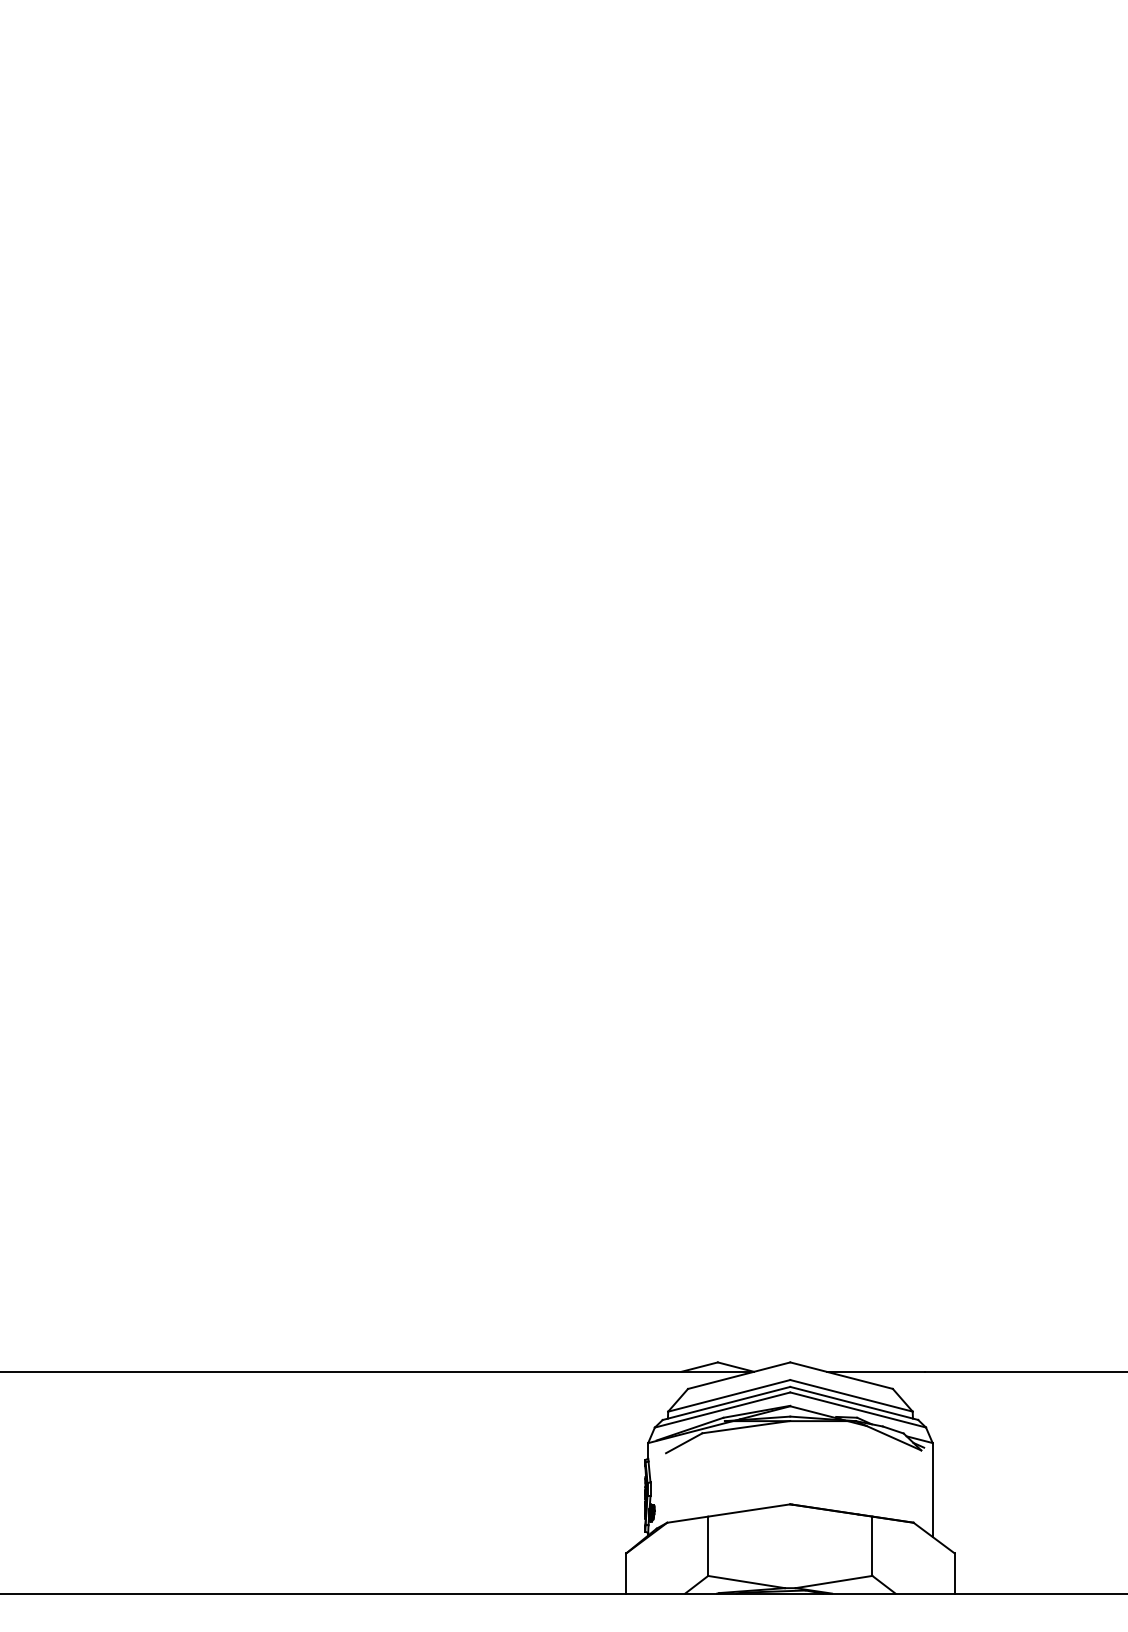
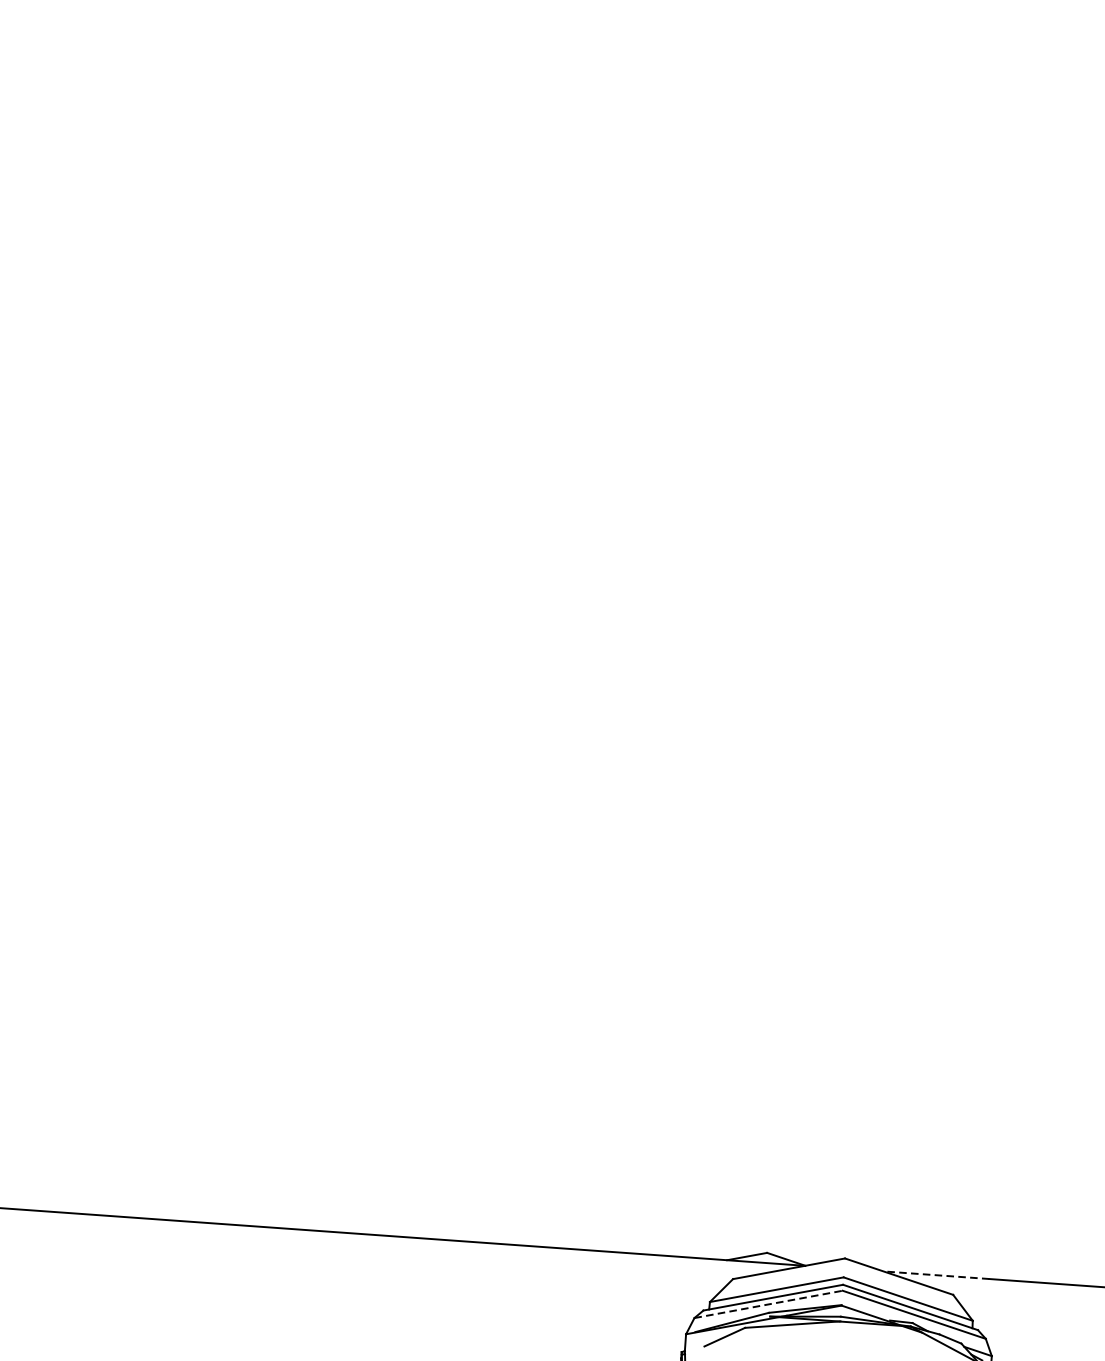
line: (875, 1371) -> (935, 1274), solid -> dashed
line: (722, 1410) -> (768, 1304), solid -> dashed

